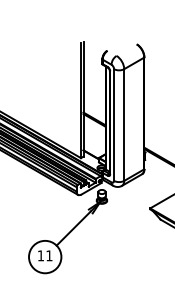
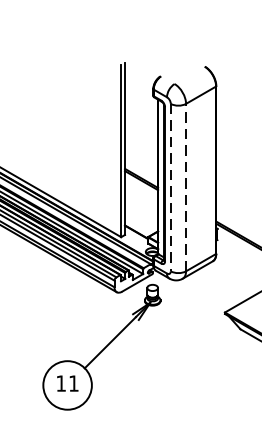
line: (114, 125) -> (171, 188), solid -> dashed
line: (124, 125) -> (186, 188), solid -> dashed

